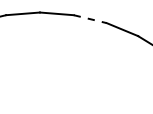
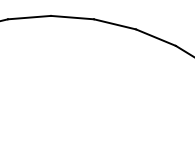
line: (90, 19) -> (115, 24), dashed -> solid

